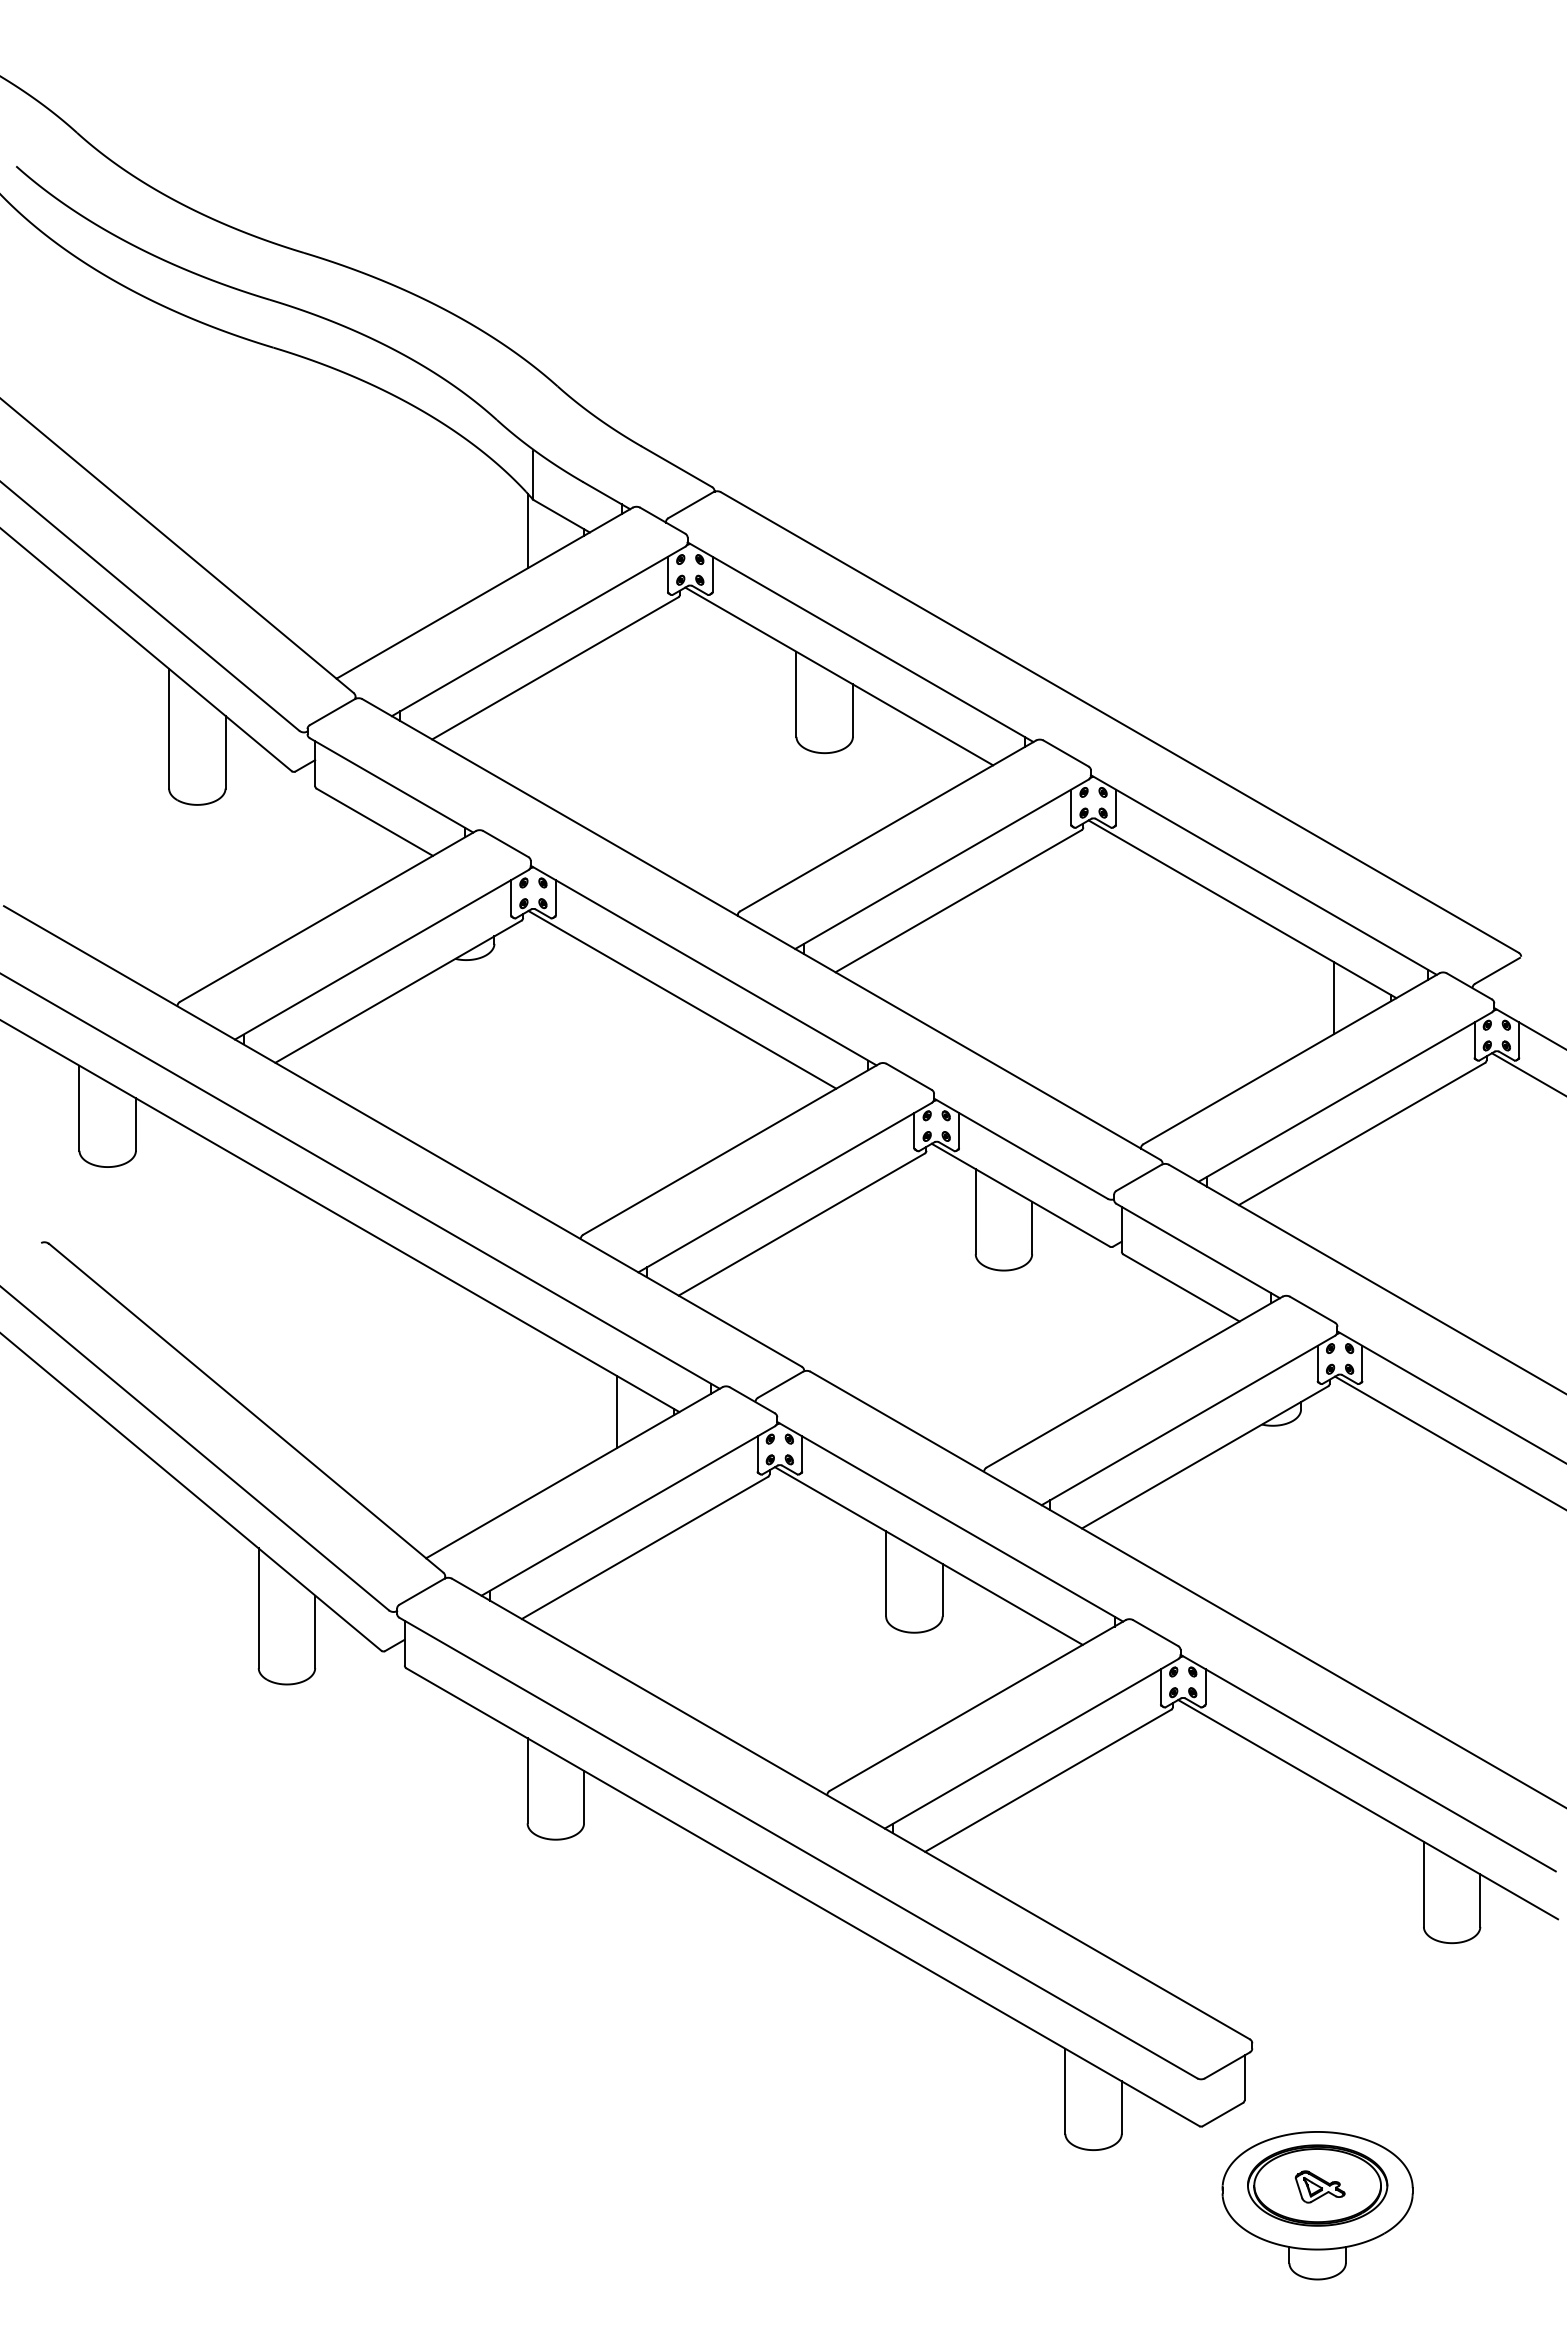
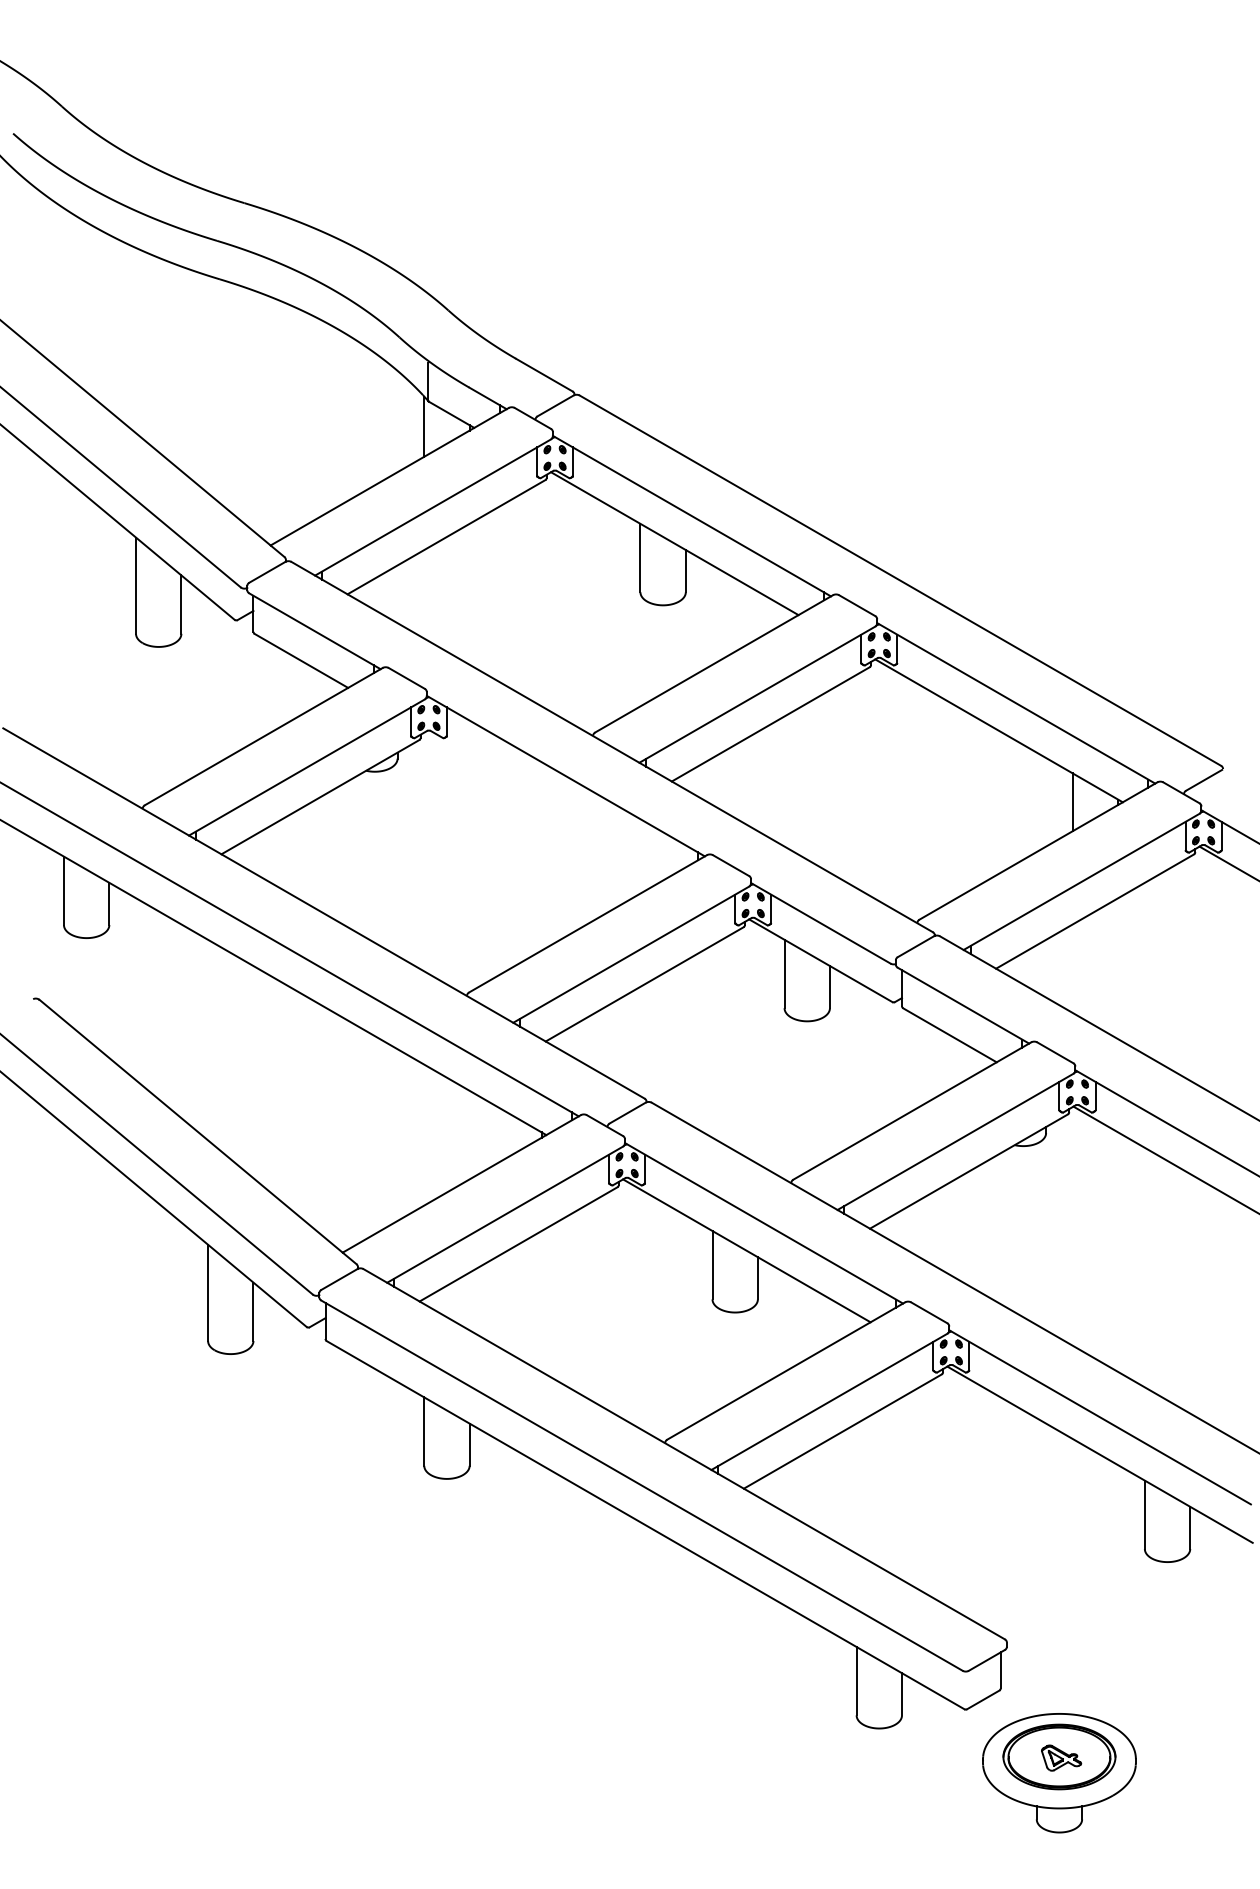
line: (682, 999) -> (548, 803), removed
line: (617, 1411) -> (496, 1134), removed

